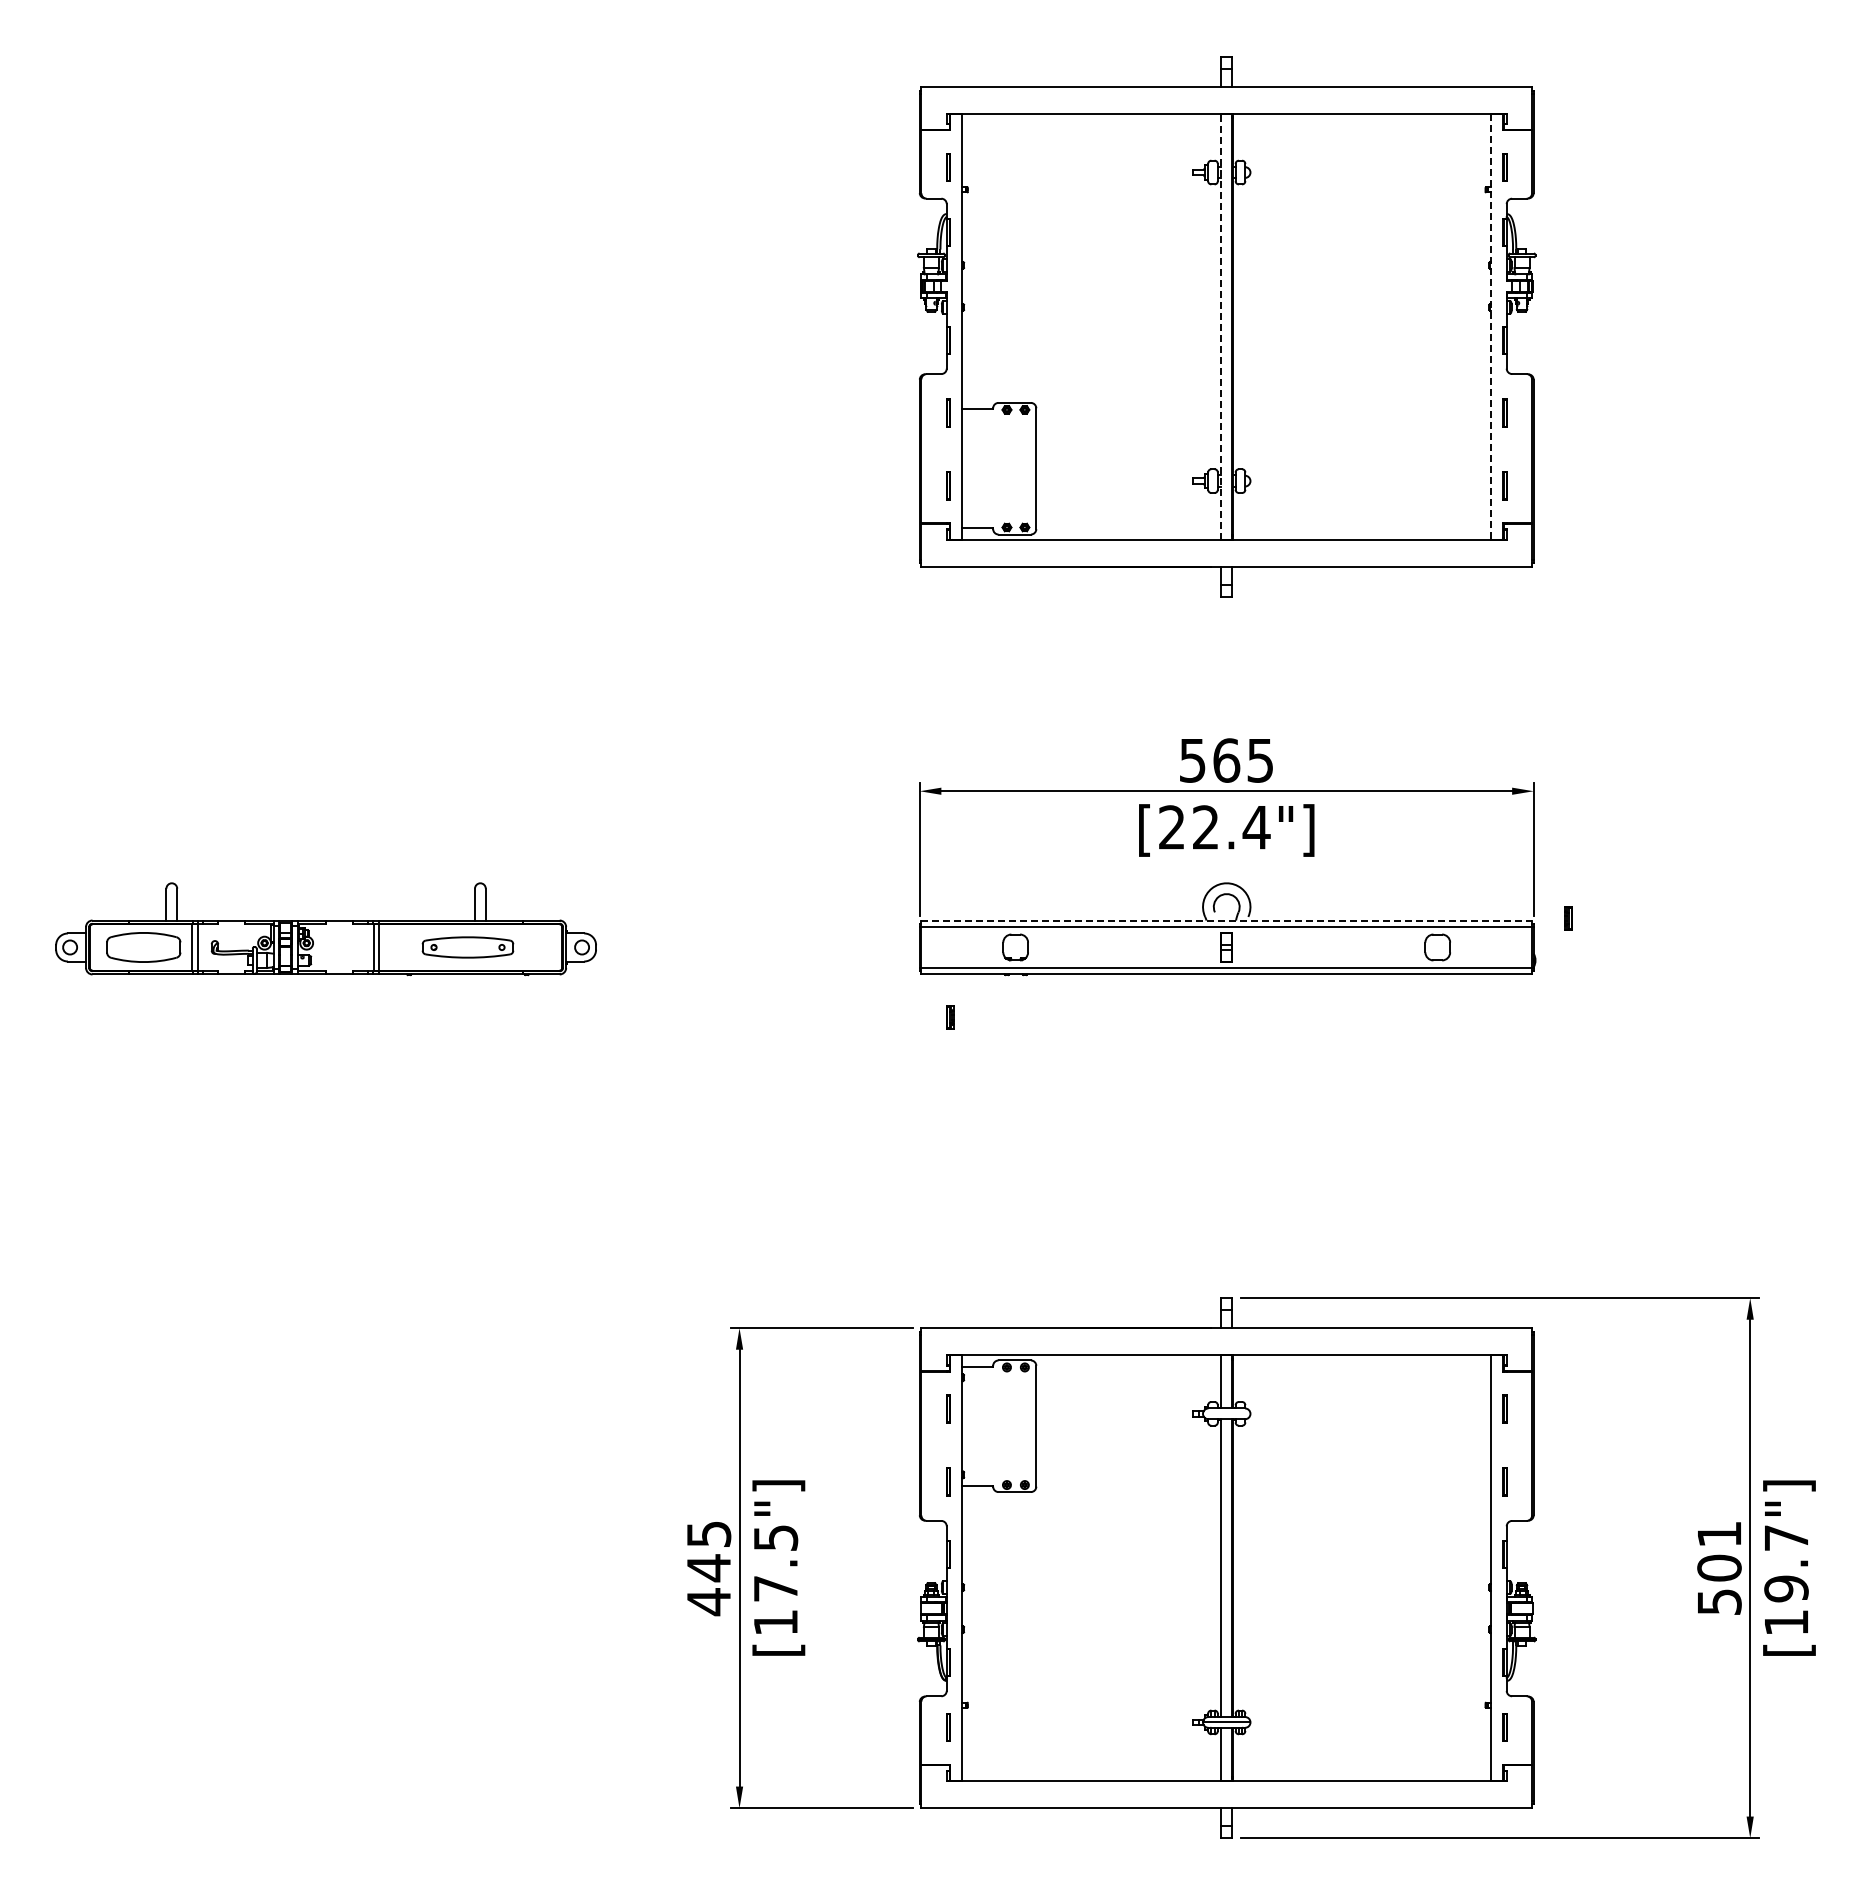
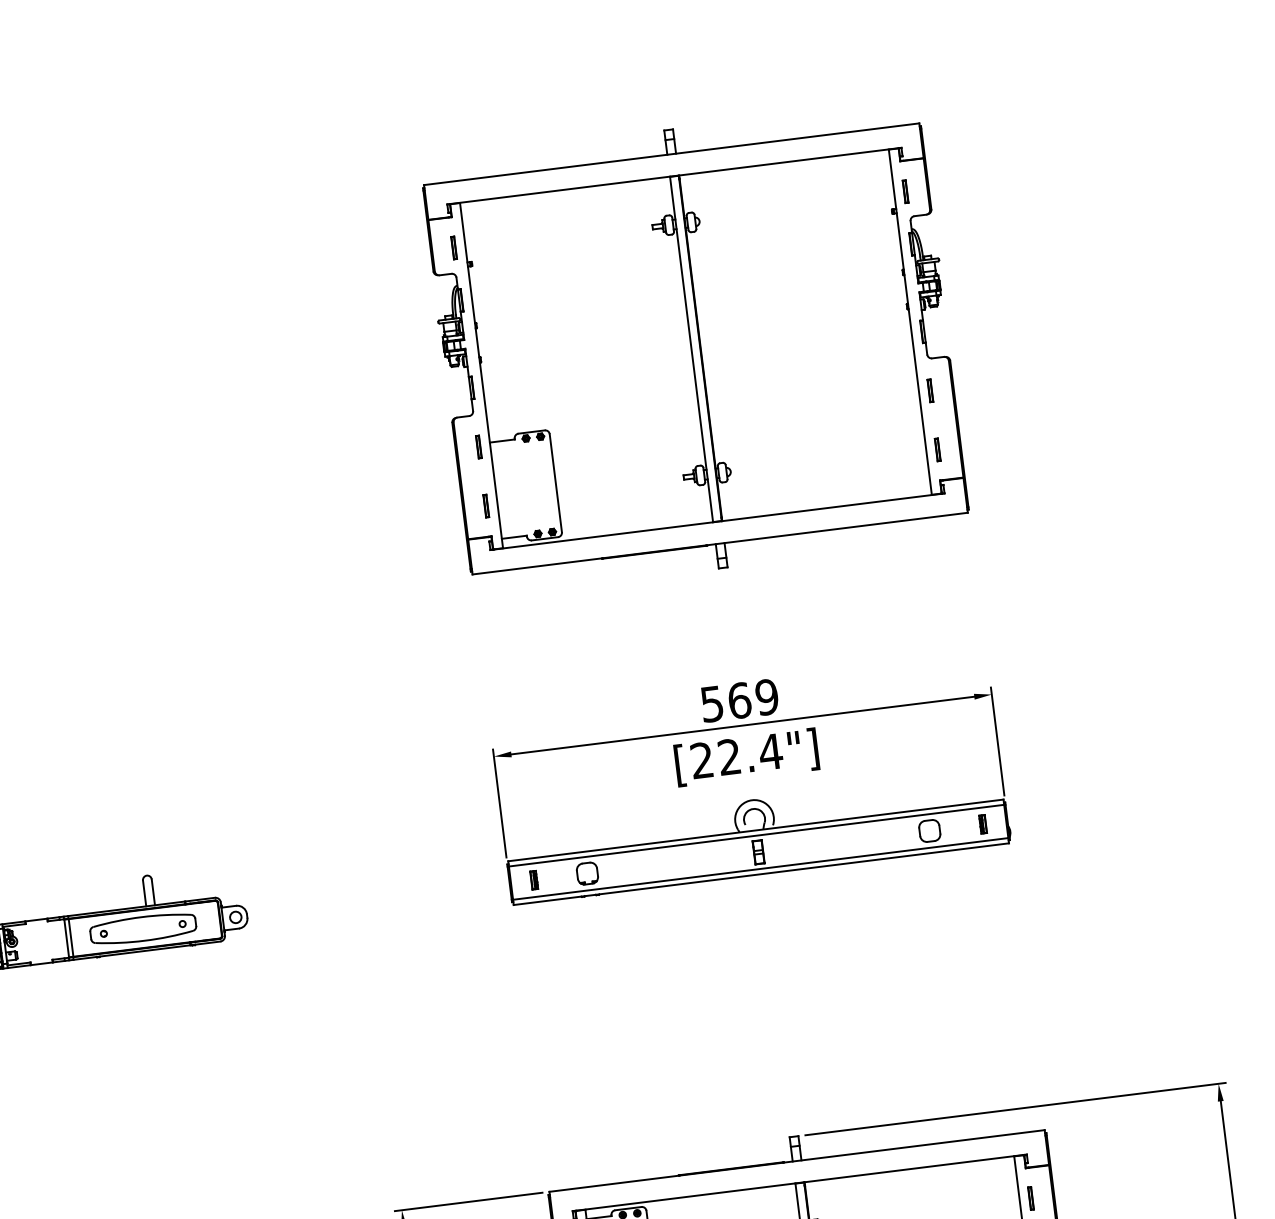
line: (1221, 326) -> (691, 349), dashed -> solid
line: (1491, 326) -> (910, 321), dashed -> solid
text: (1260, 760) -> (767, 697), 565 -> 569
part: (1568, 918) -> (983, 824), moved
line: (1227, 920) -> (756, 830), dashed -> solid
part: (467, 947) -> (142, 929), size x1.43
part: (950, 1017) -> (534, 880), moved

